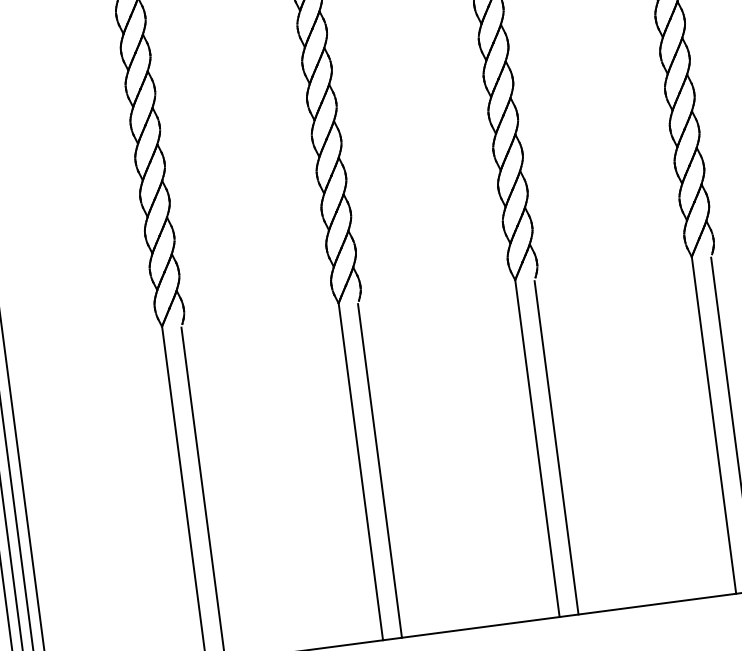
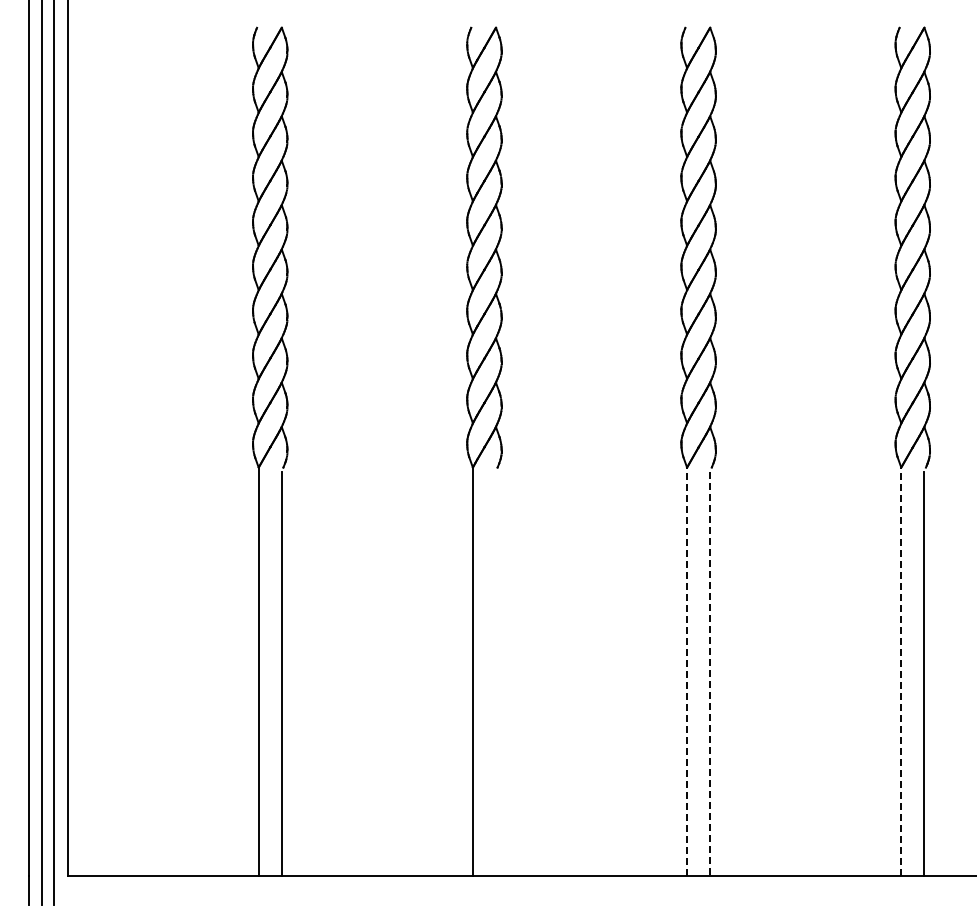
line: (714, 424) -> (901, 671), solid -> dashed
line: (537, 448) -> (687, 671), solid -> dashed
line: (556, 448) -> (710, 674), solid -> dashed
line: (379, 470) -> (495, 673), removed

